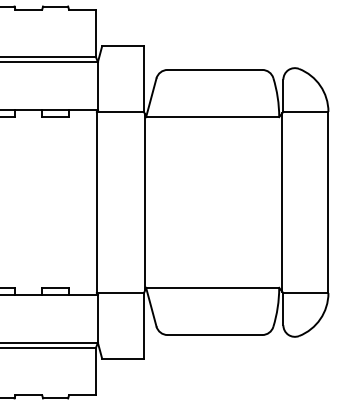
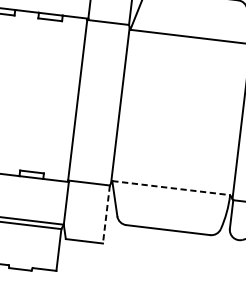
line: (212, 287) -> (171, 187), solid -> dashed
line: (144, 325) -> (106, 214), solid -> dashed

